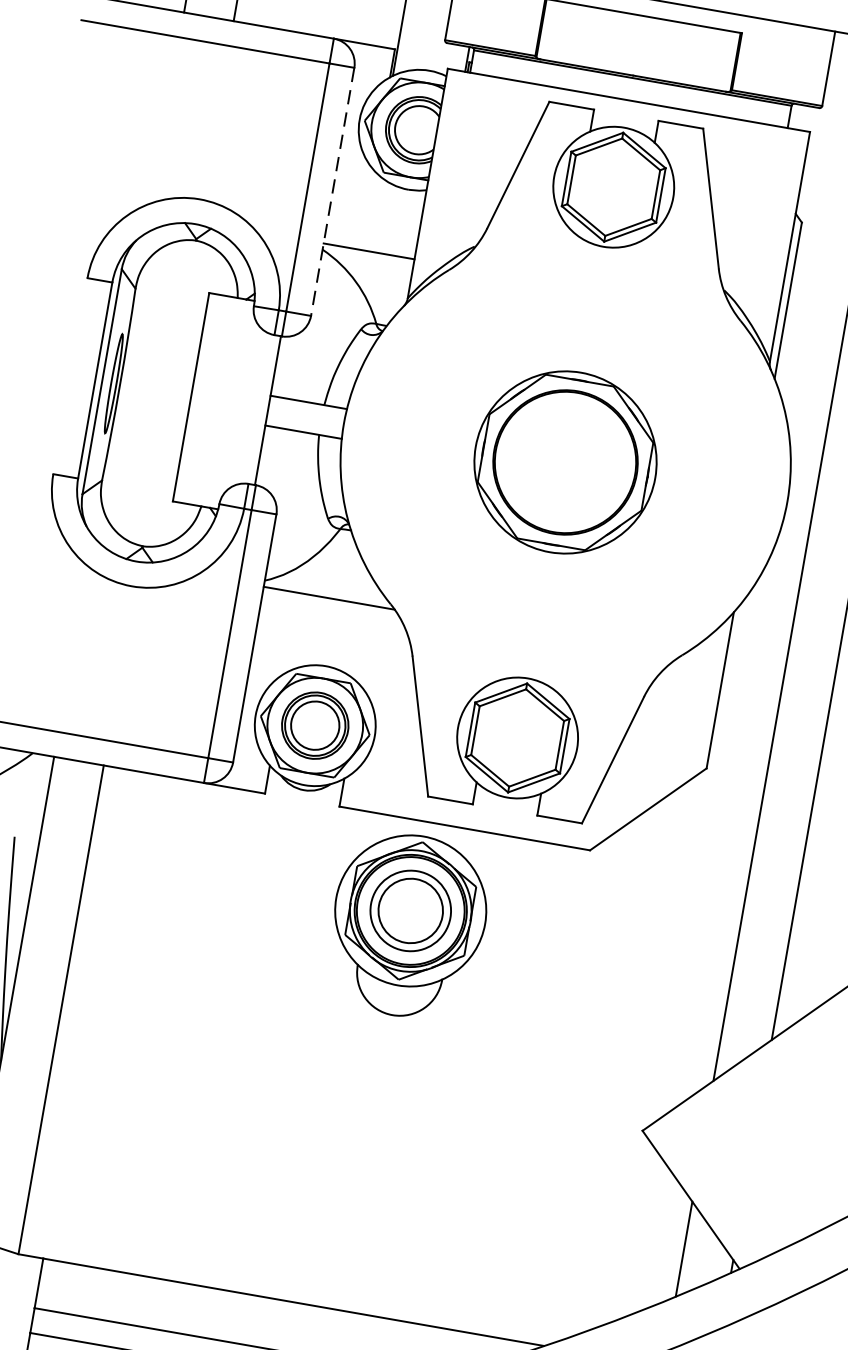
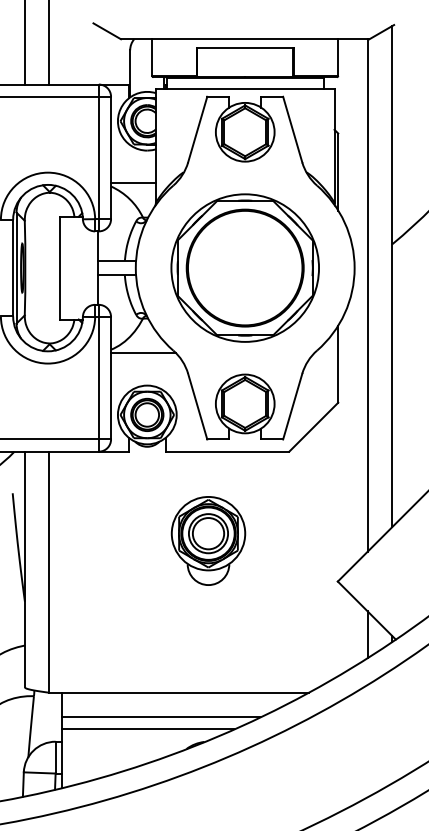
line: (333, 193) -> (111, 158), dashed -> solid
part: (564, 461) -> (244, 267), size x1.67
part: (408, 924) -> (208, 540), moved

